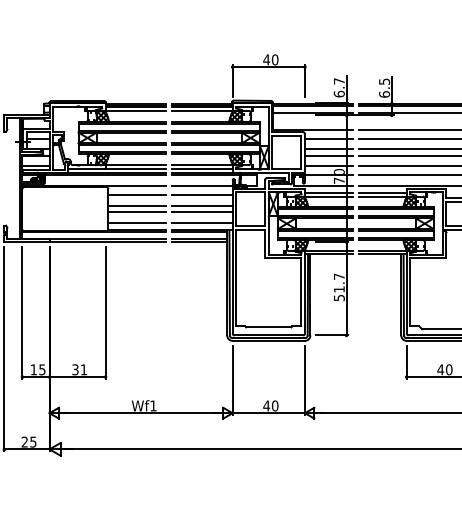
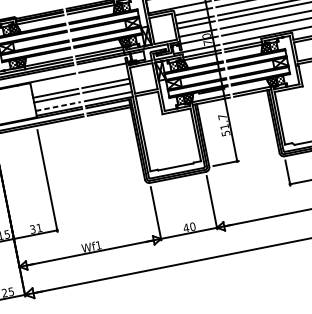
line: (137, 195) -> (54, 85), removed
line: (201, 195) -> (103, 75), removed
line: (137, 223) -> (58, 106), solid -> dashed

